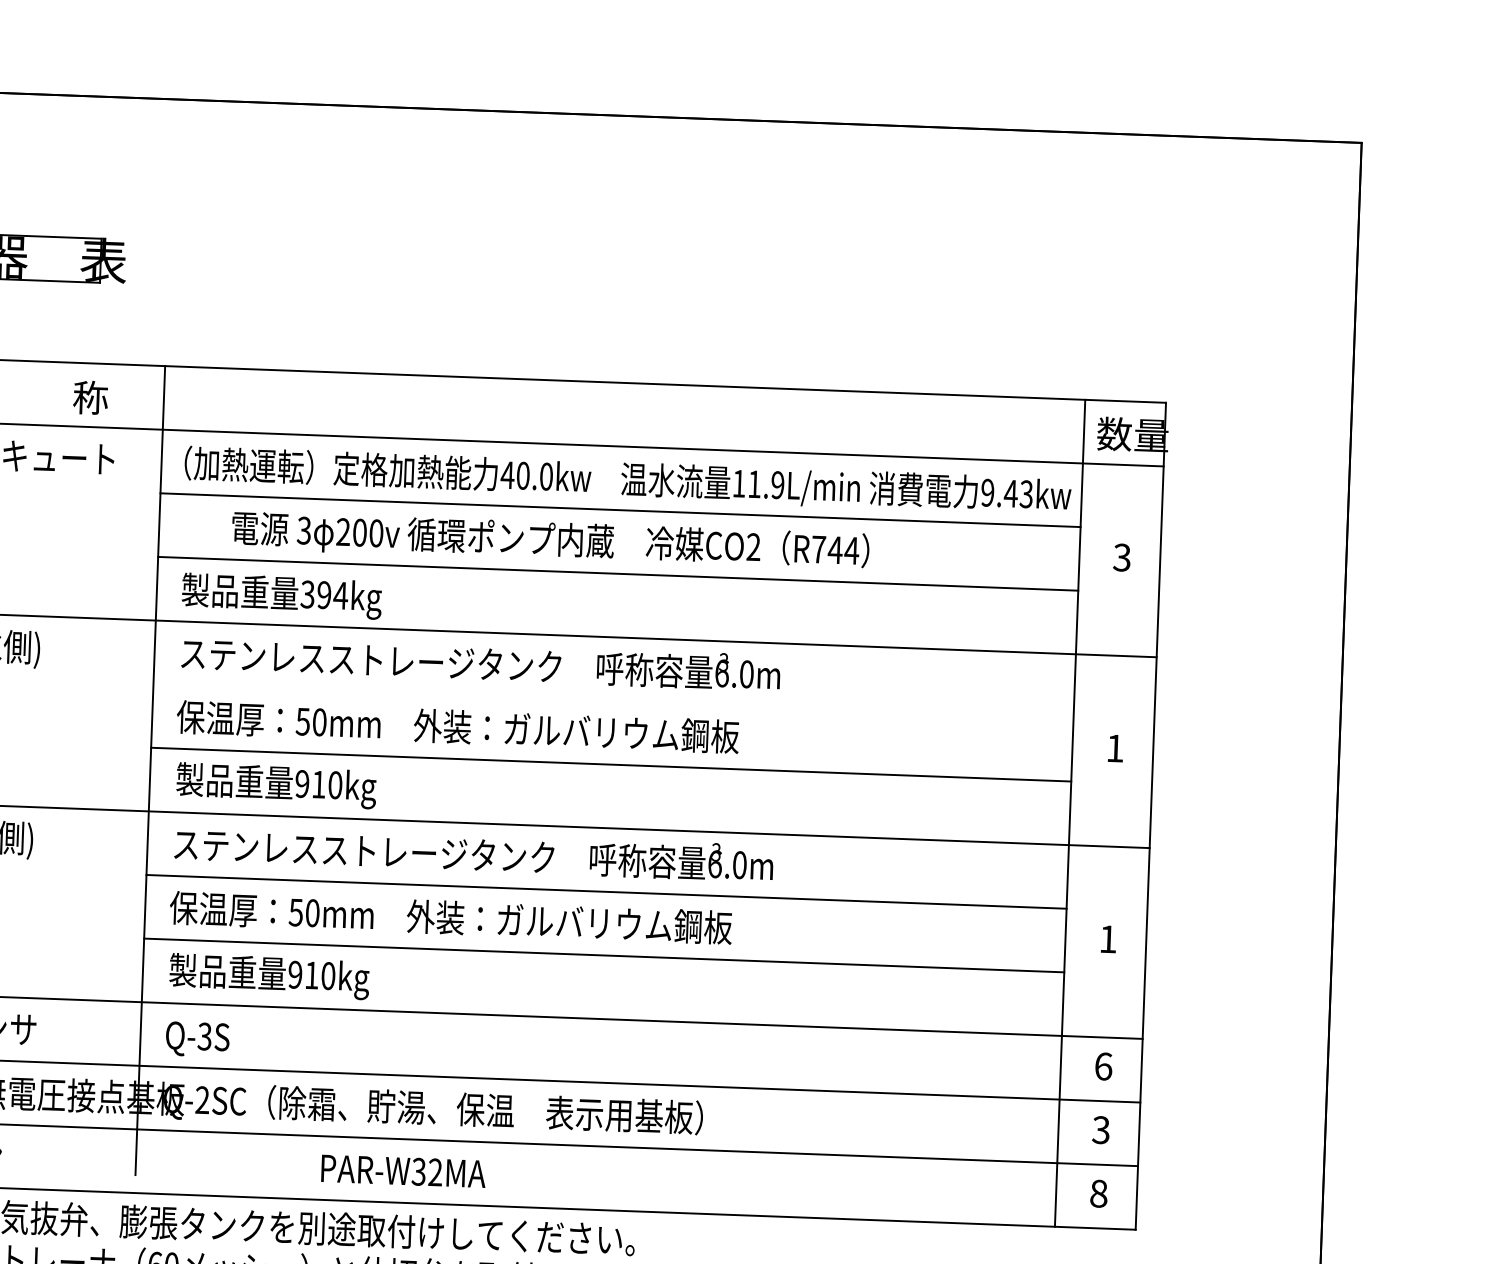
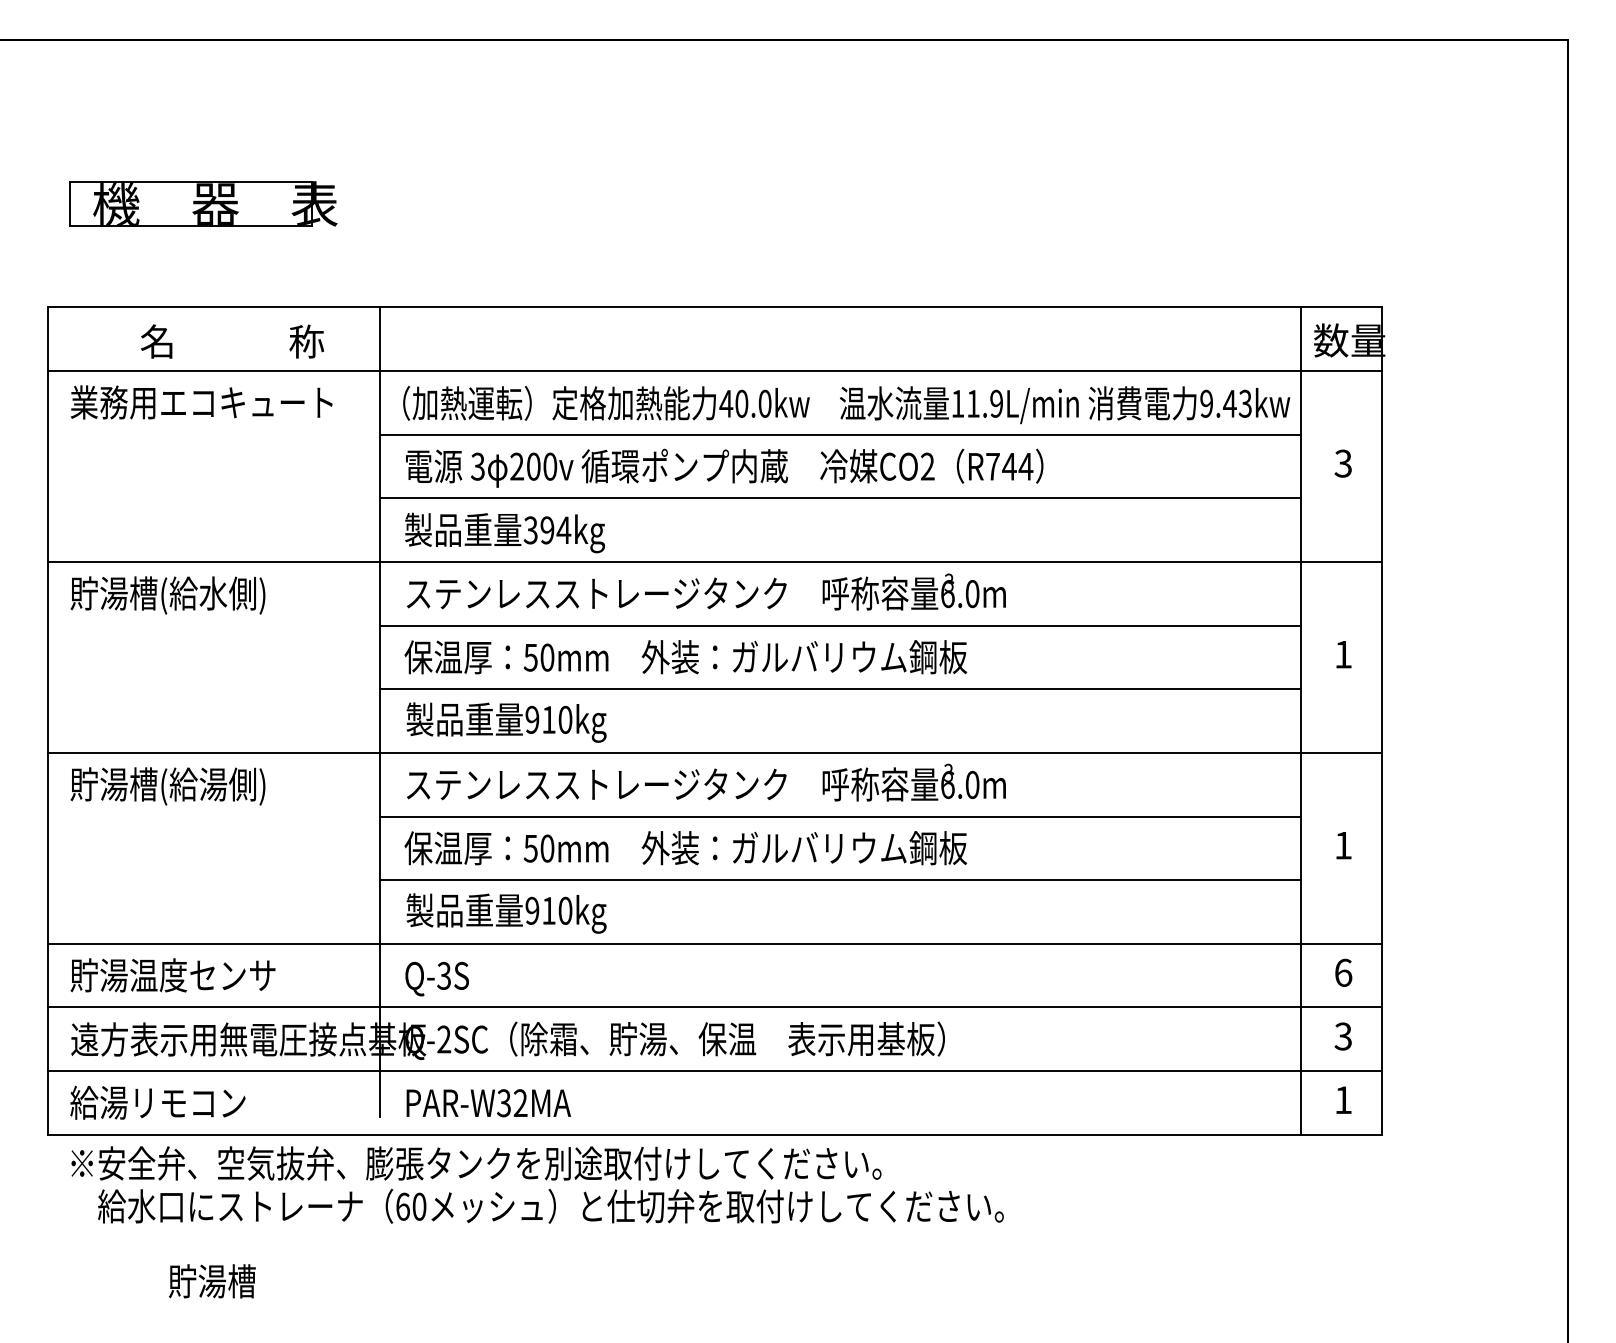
text: (550, 540) -> (724, 467), moved
line: (612, 700) -> (839, 625), added
text: (403, 1171) -> (488, 1103), moved
text: (1098, 1194) -> (1343, 1100), 8 -> 1

